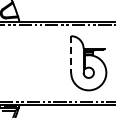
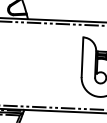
line: (71, 54) -> (82, 57), dashed -> solid

